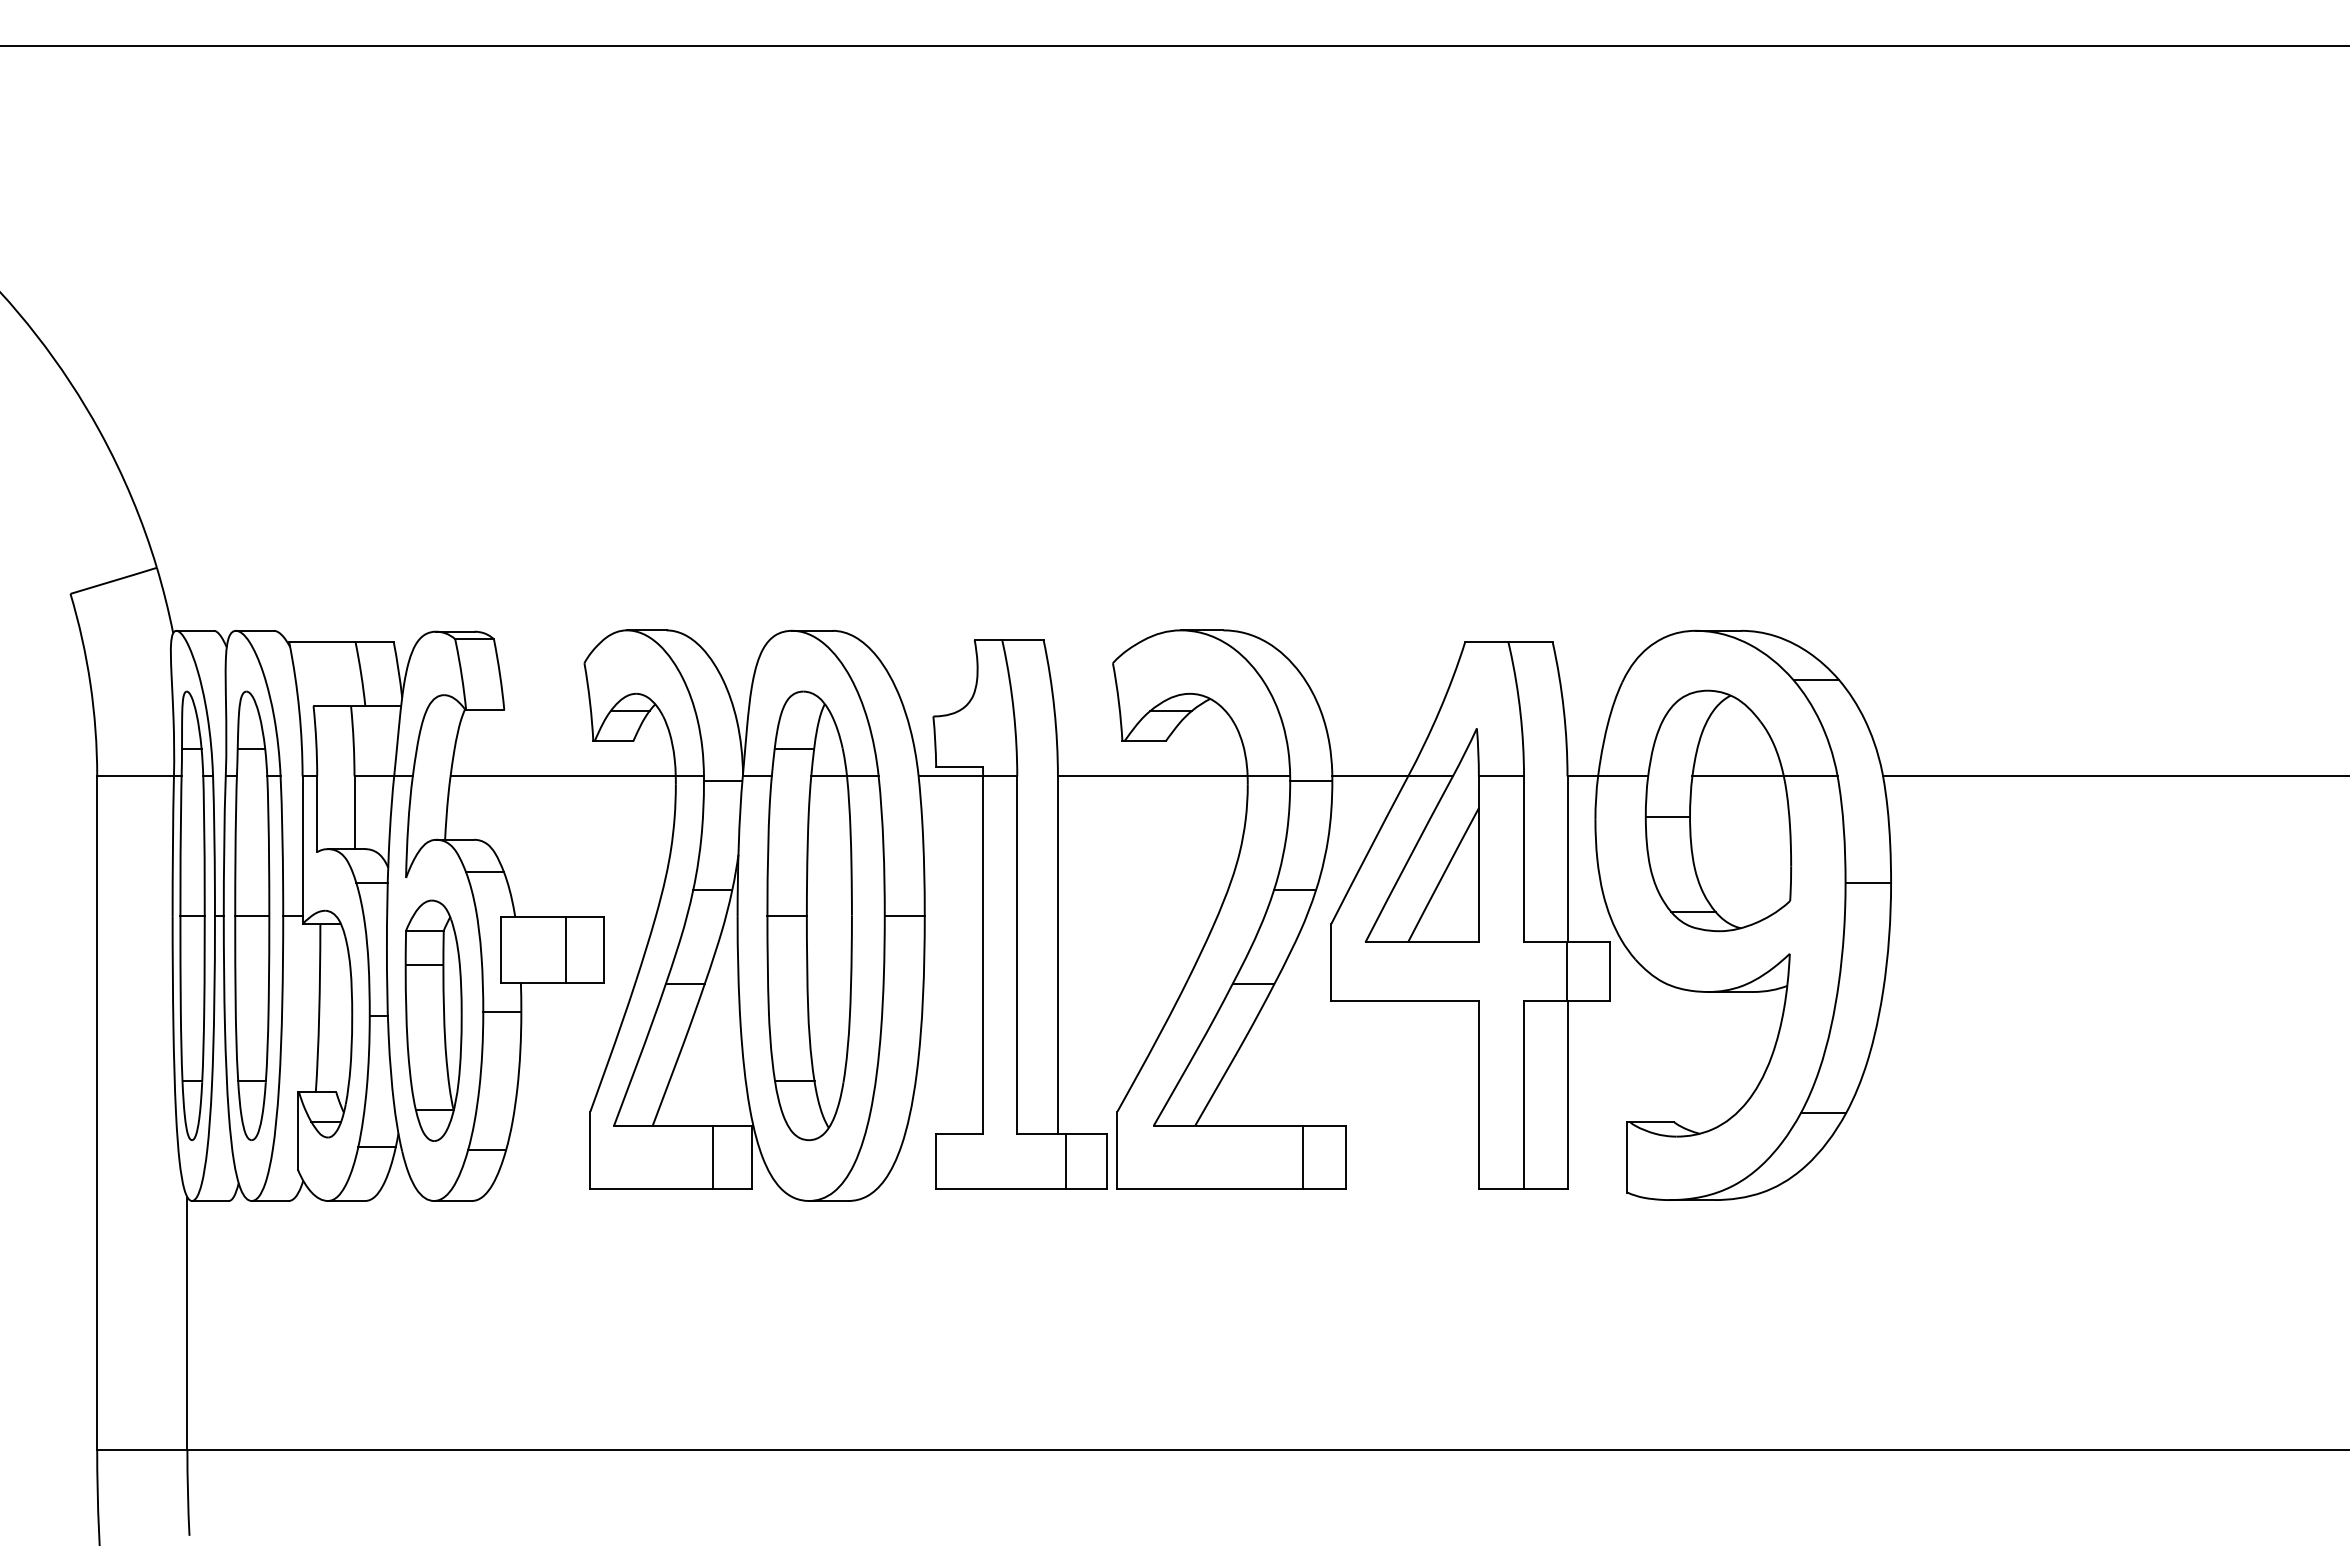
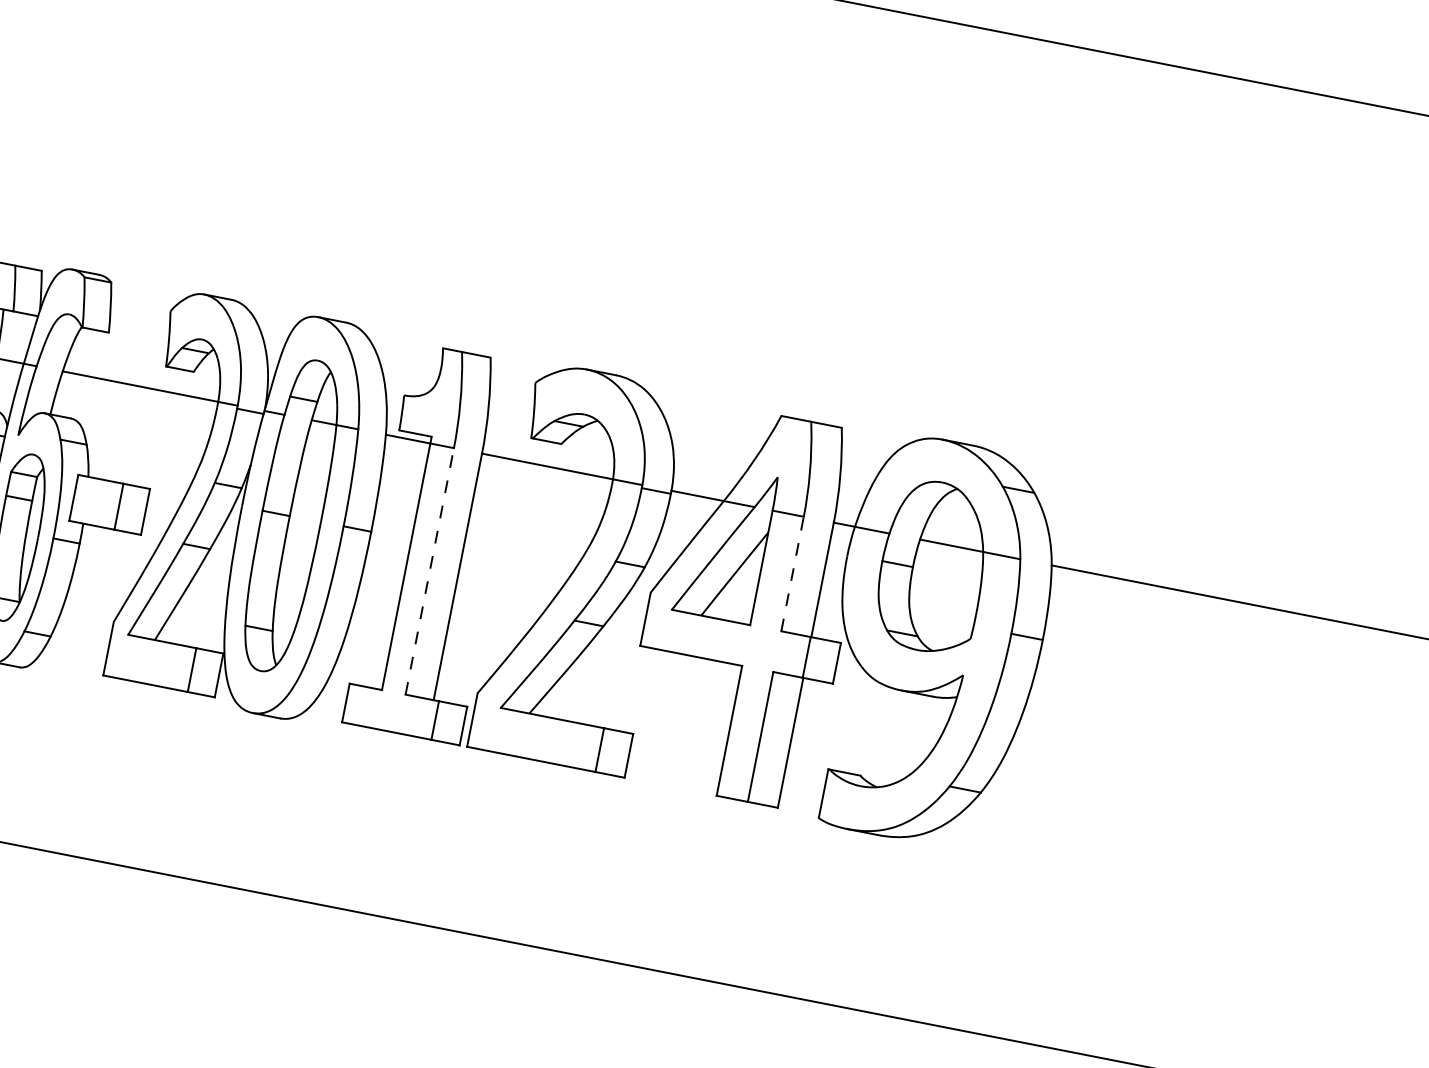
line: (1524, 859) -> (792, 574), solid -> dashed
line: (1017, 954) -> (430, 571), solid -> dashed

